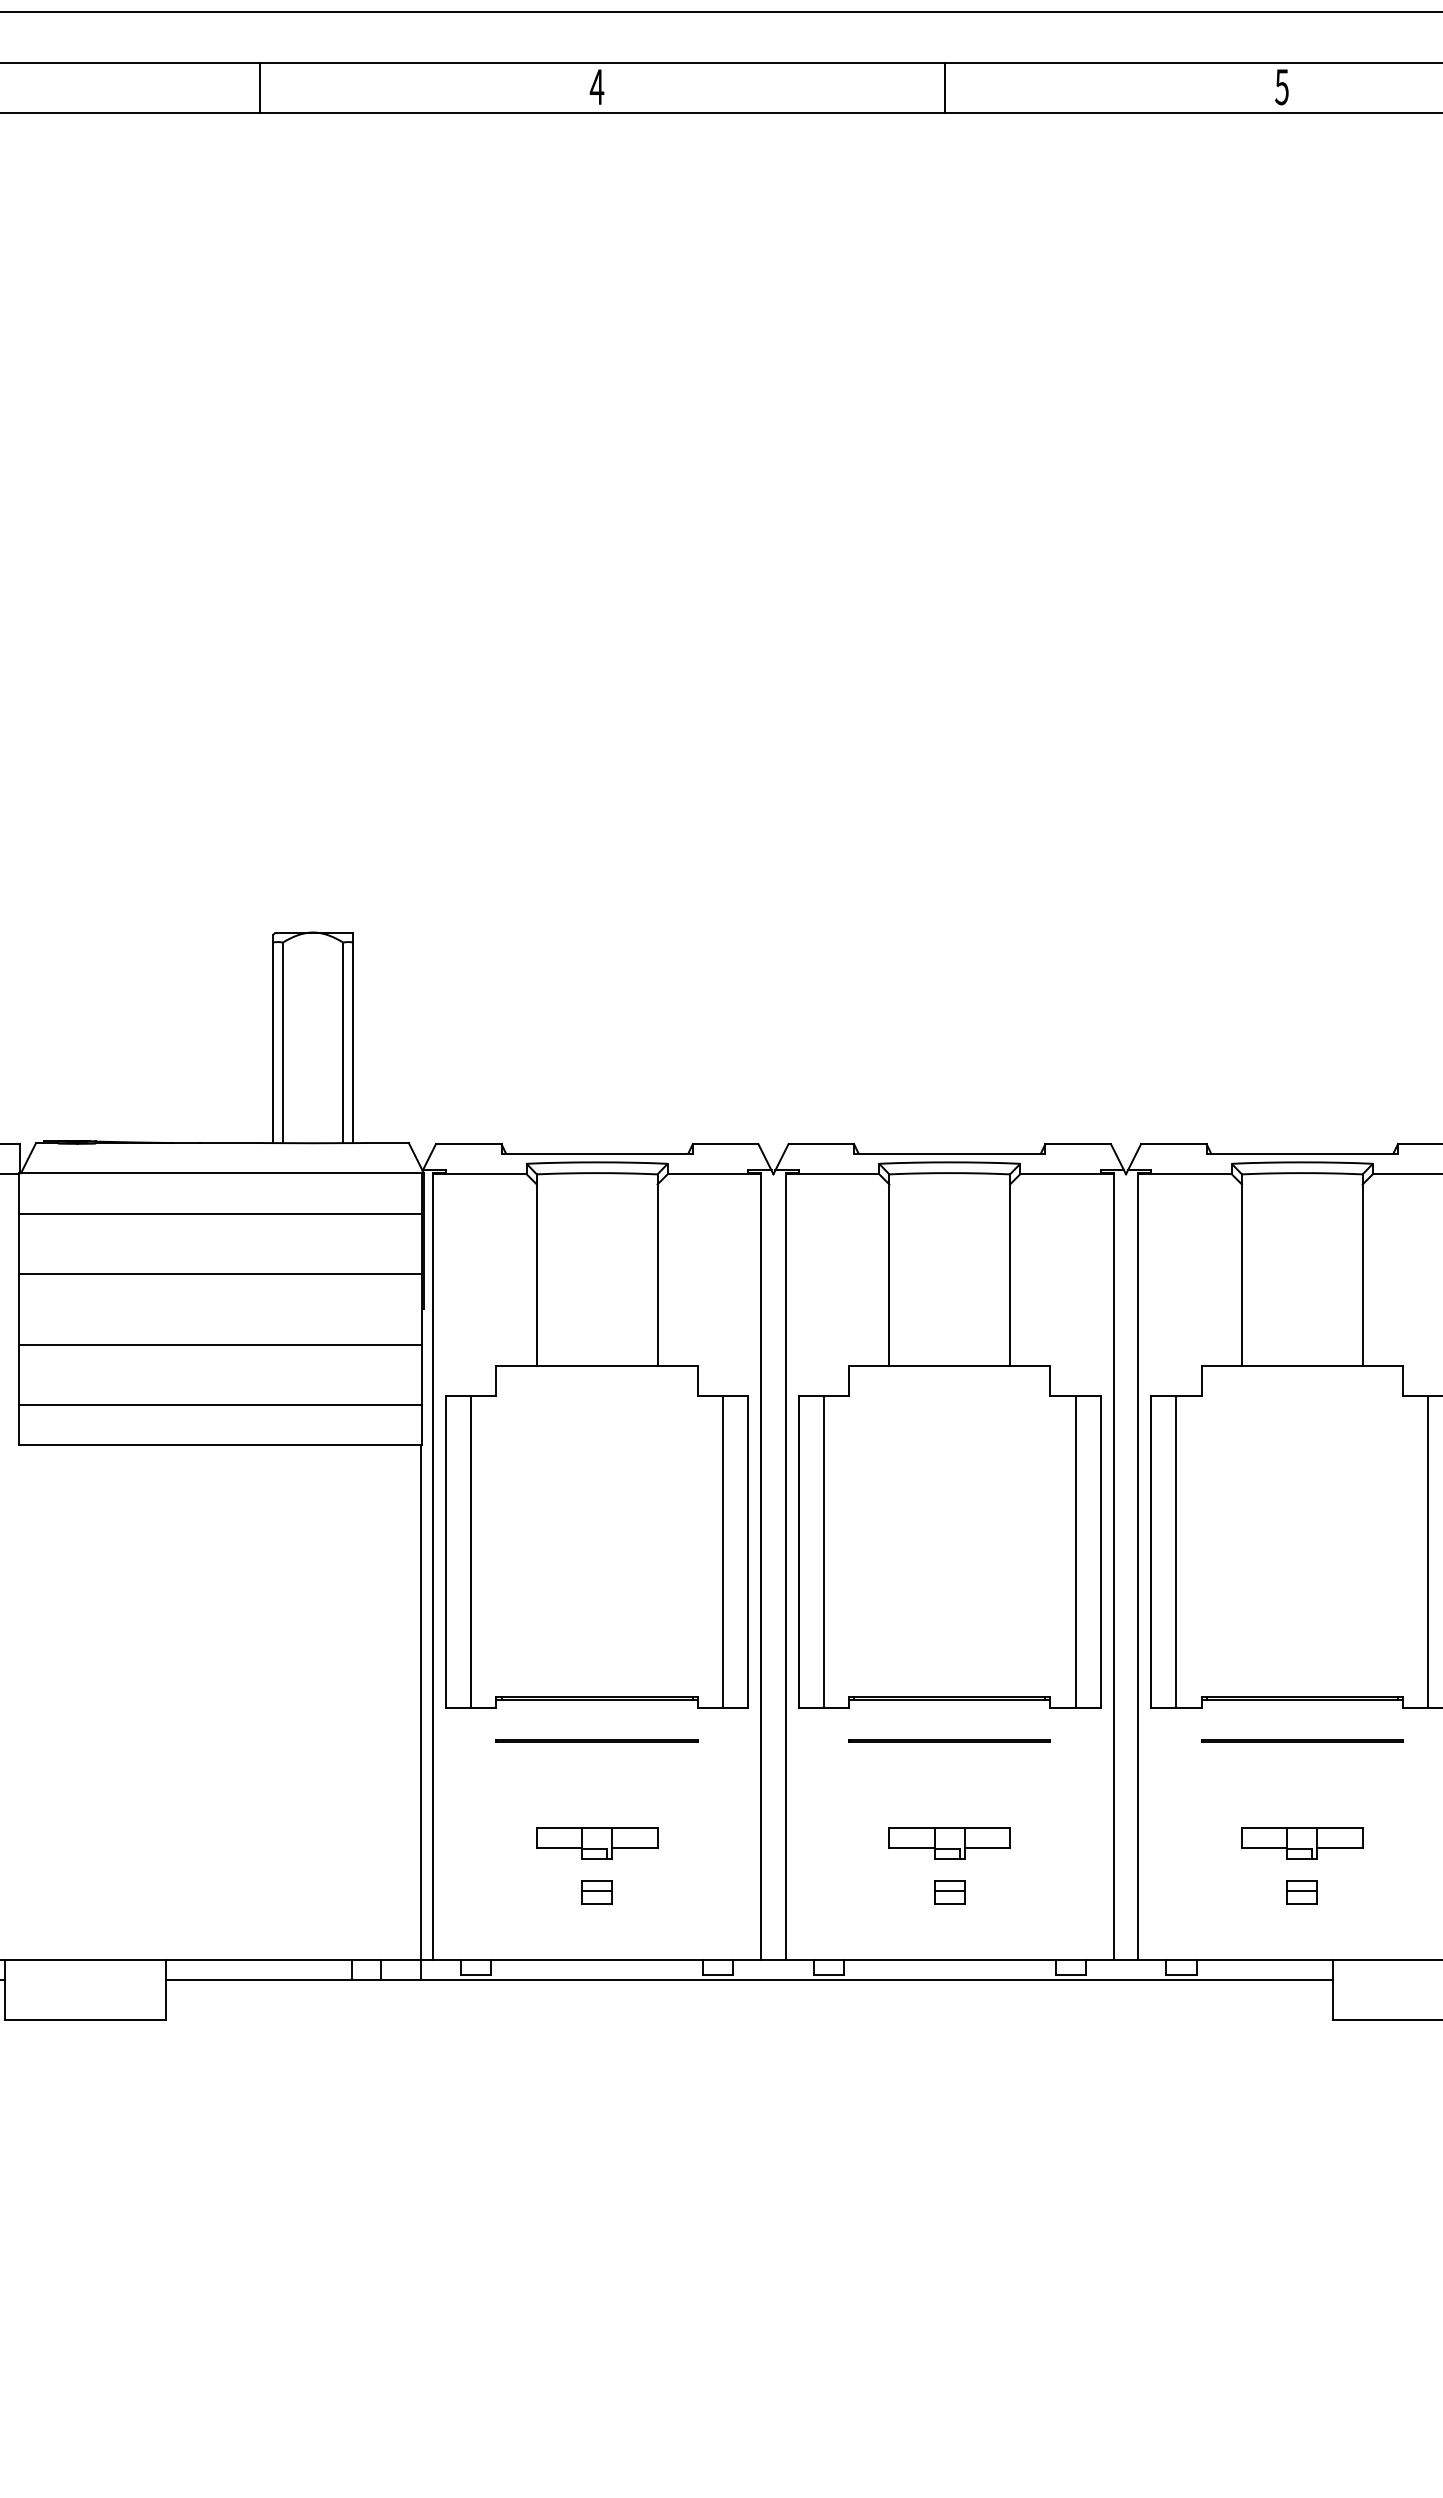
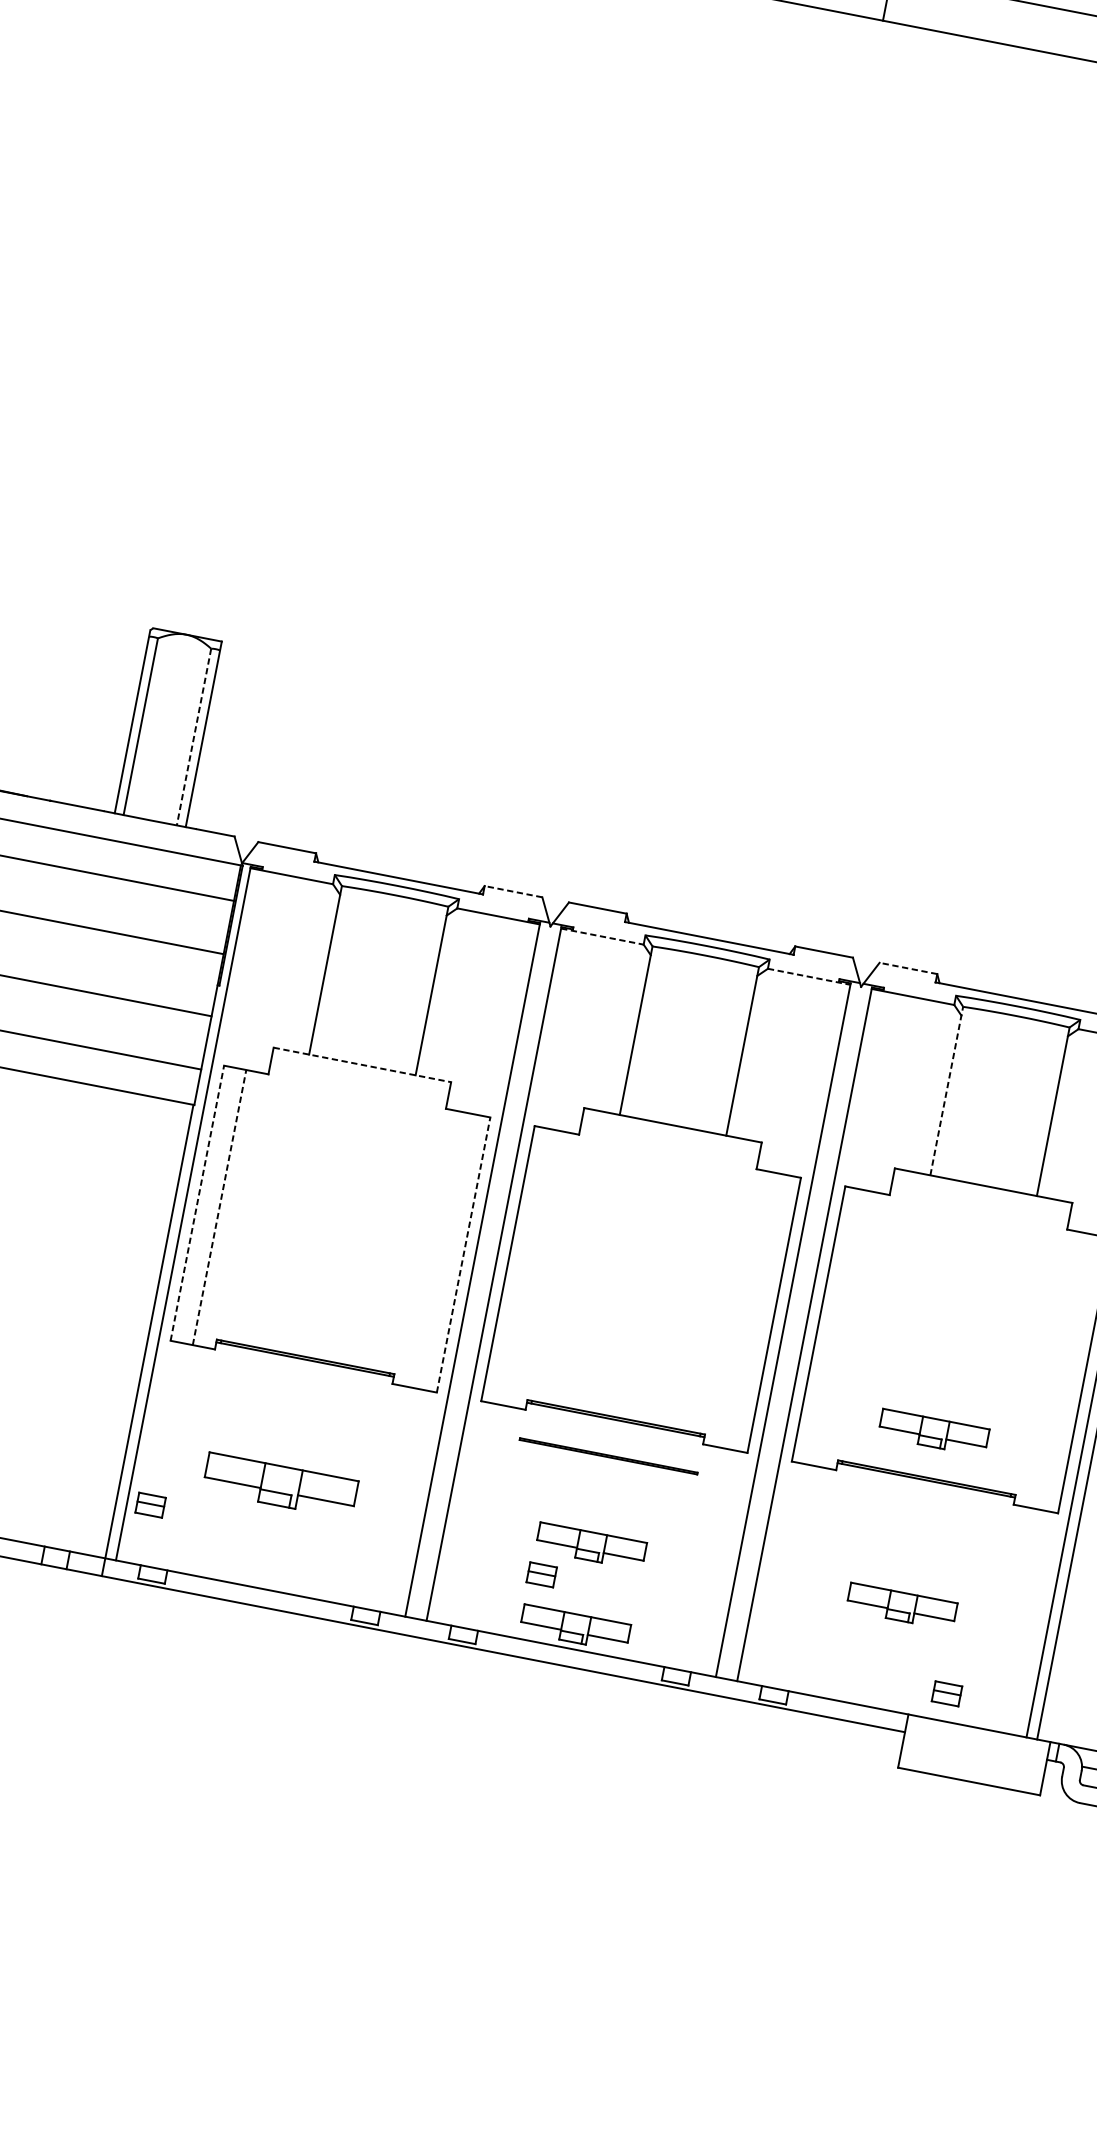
line: (343, 1043) -> (194, 737), solid -> dashed
line: (725, 1144) -> (513, 892), solid -> dashed
line: (1173, 1144) -> (908, 968), solid -> dashed
line: (832, 1174) -> (602, 936), solid -> dashed
line: (1067, 1174) -> (809, 977), solid -> dashed
line: (1241, 1269) -> (946, 1090), solid -> dashed
line: (597, 1365) -> (362, 1064), solid -> dashed
line: (446, 1551) -> (197, 1202), solid -> dashed
line: (471, 1551) -> (219, 1207), solid -> dashed
line: (723, 1551) -> (441, 1250), removed
line: (748, 1551) -> (463, 1254), solid -> dashed
line: (823, 1551) -> (529, 1267), removed
line: (1075, 1551) -> (751, 1310), removed
line: (1176, 1551) -> (840, 1327), removed
line: (1428, 1551) -> (1062, 1371), removed
part: (1300, 1646) -> (933, 1432), added
line: (596, 1740) -> (297, 1395), removed
line: (1302, 1740) -> (919, 1515), removed
part: (597, 1843) -> (280, 1485), size x1.4
part: (596, 1892) -> (149, 1505), moved
part: (949, 1892) -> (541, 1575), moved
part: (1301, 1892) -> (946, 1693), moved
part: (949, 1936) -> (575, 1628), added

